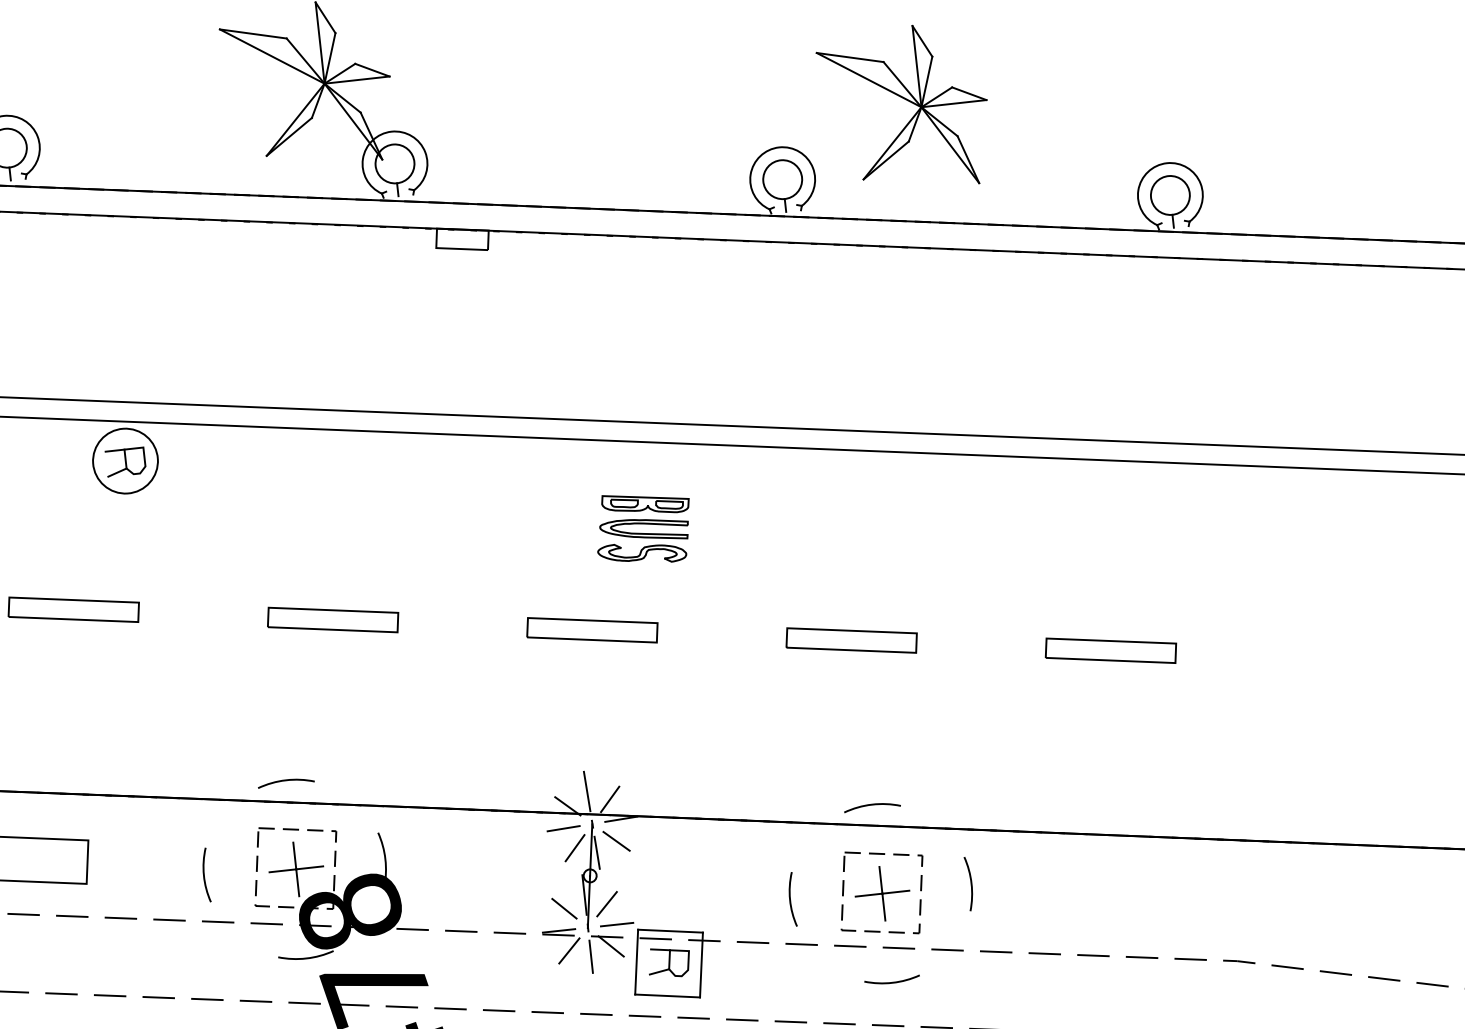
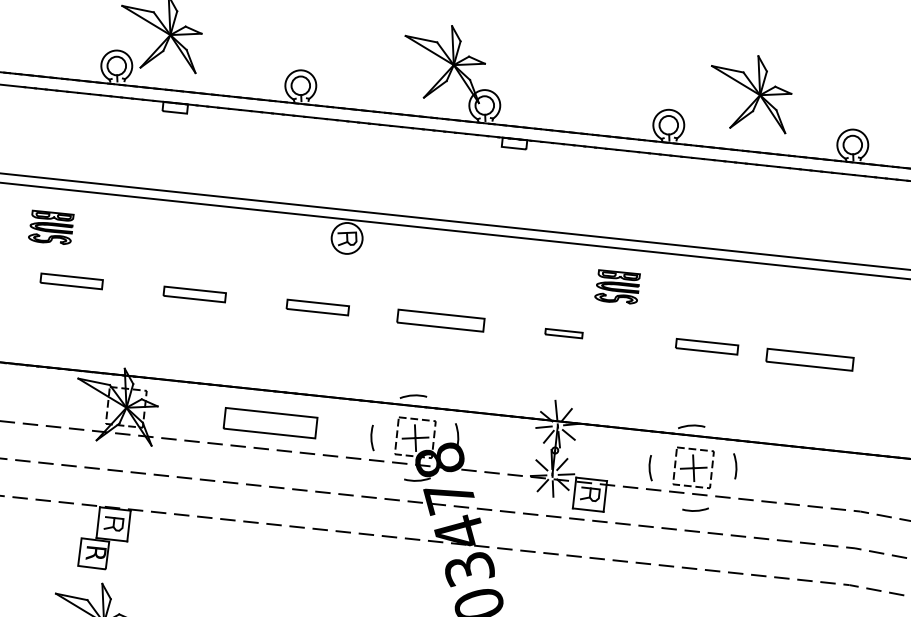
part: (903, 106) -> (751, 94), moved
part: (643, 527) -> (617, 286), moved
part: (332, 619) -> (440, 320), size x1.4
part: (591, 629) -> (563, 333), size x0.6
part: (852, 639) -> (707, 346), moved
part: (1111, 649) -> (810, 359), size x1.4

